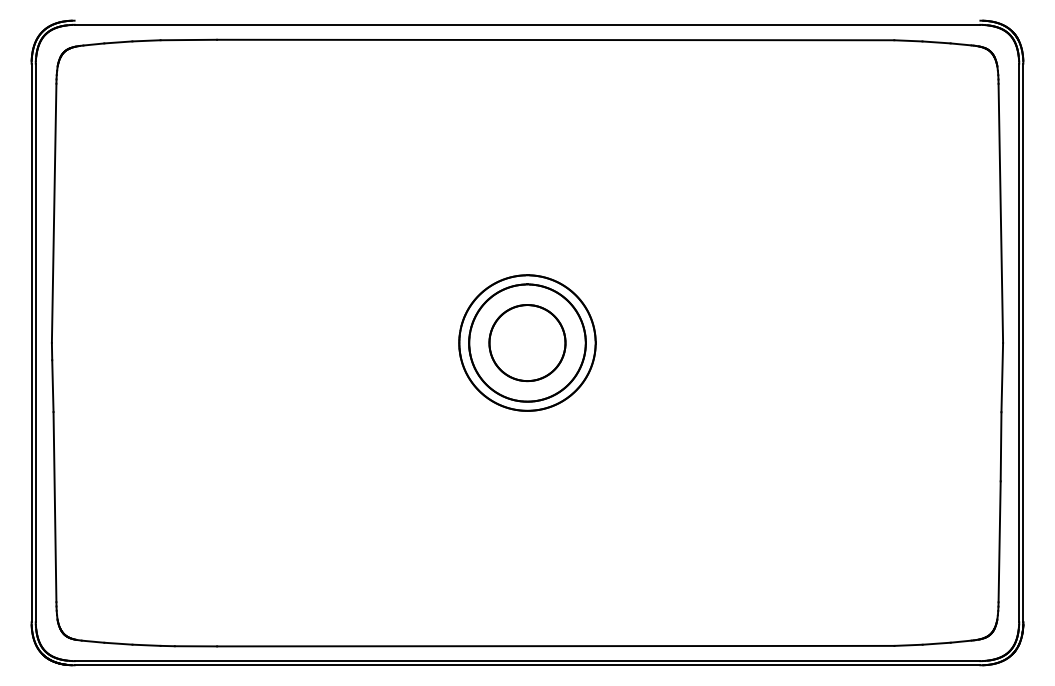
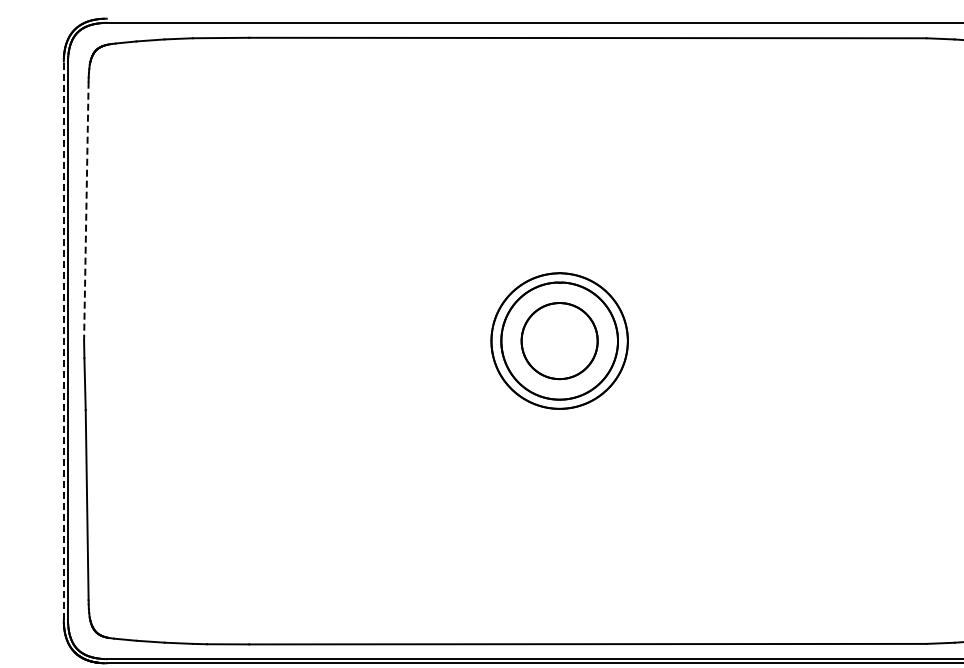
line: (54, 213) -> (86, 211), solid -> dashed
line: (31, 342) -> (63, 340), solid -> dashed

